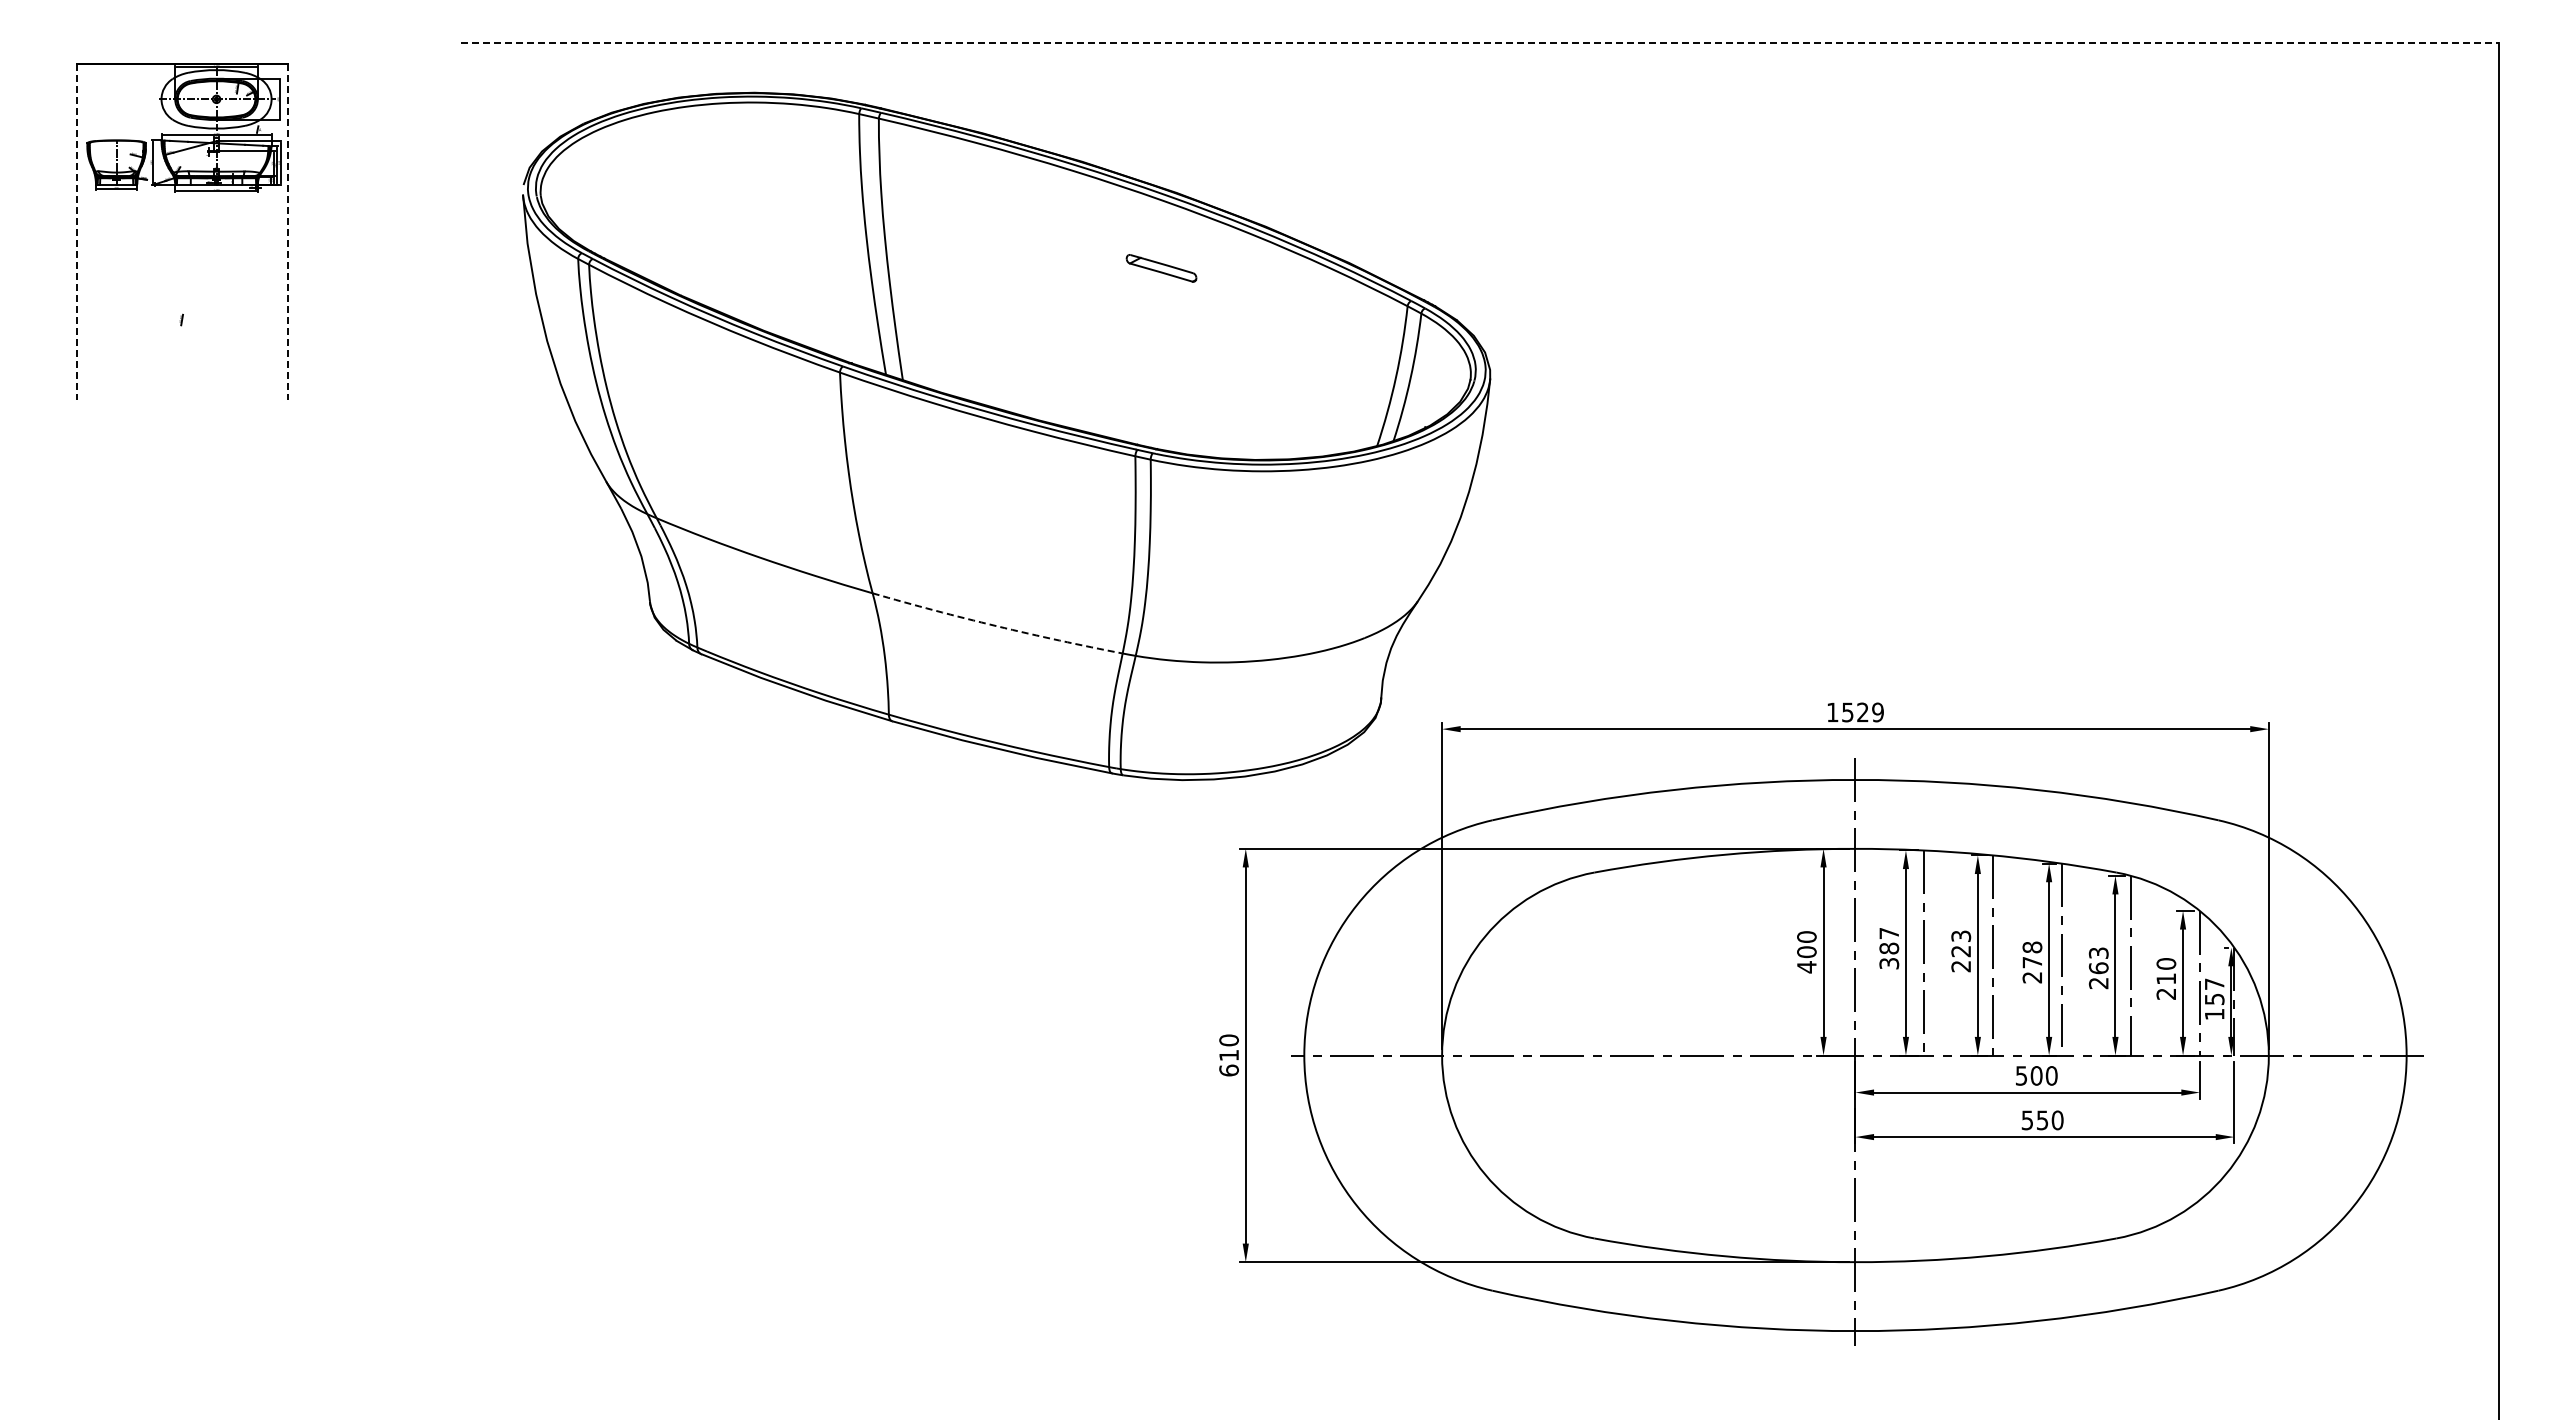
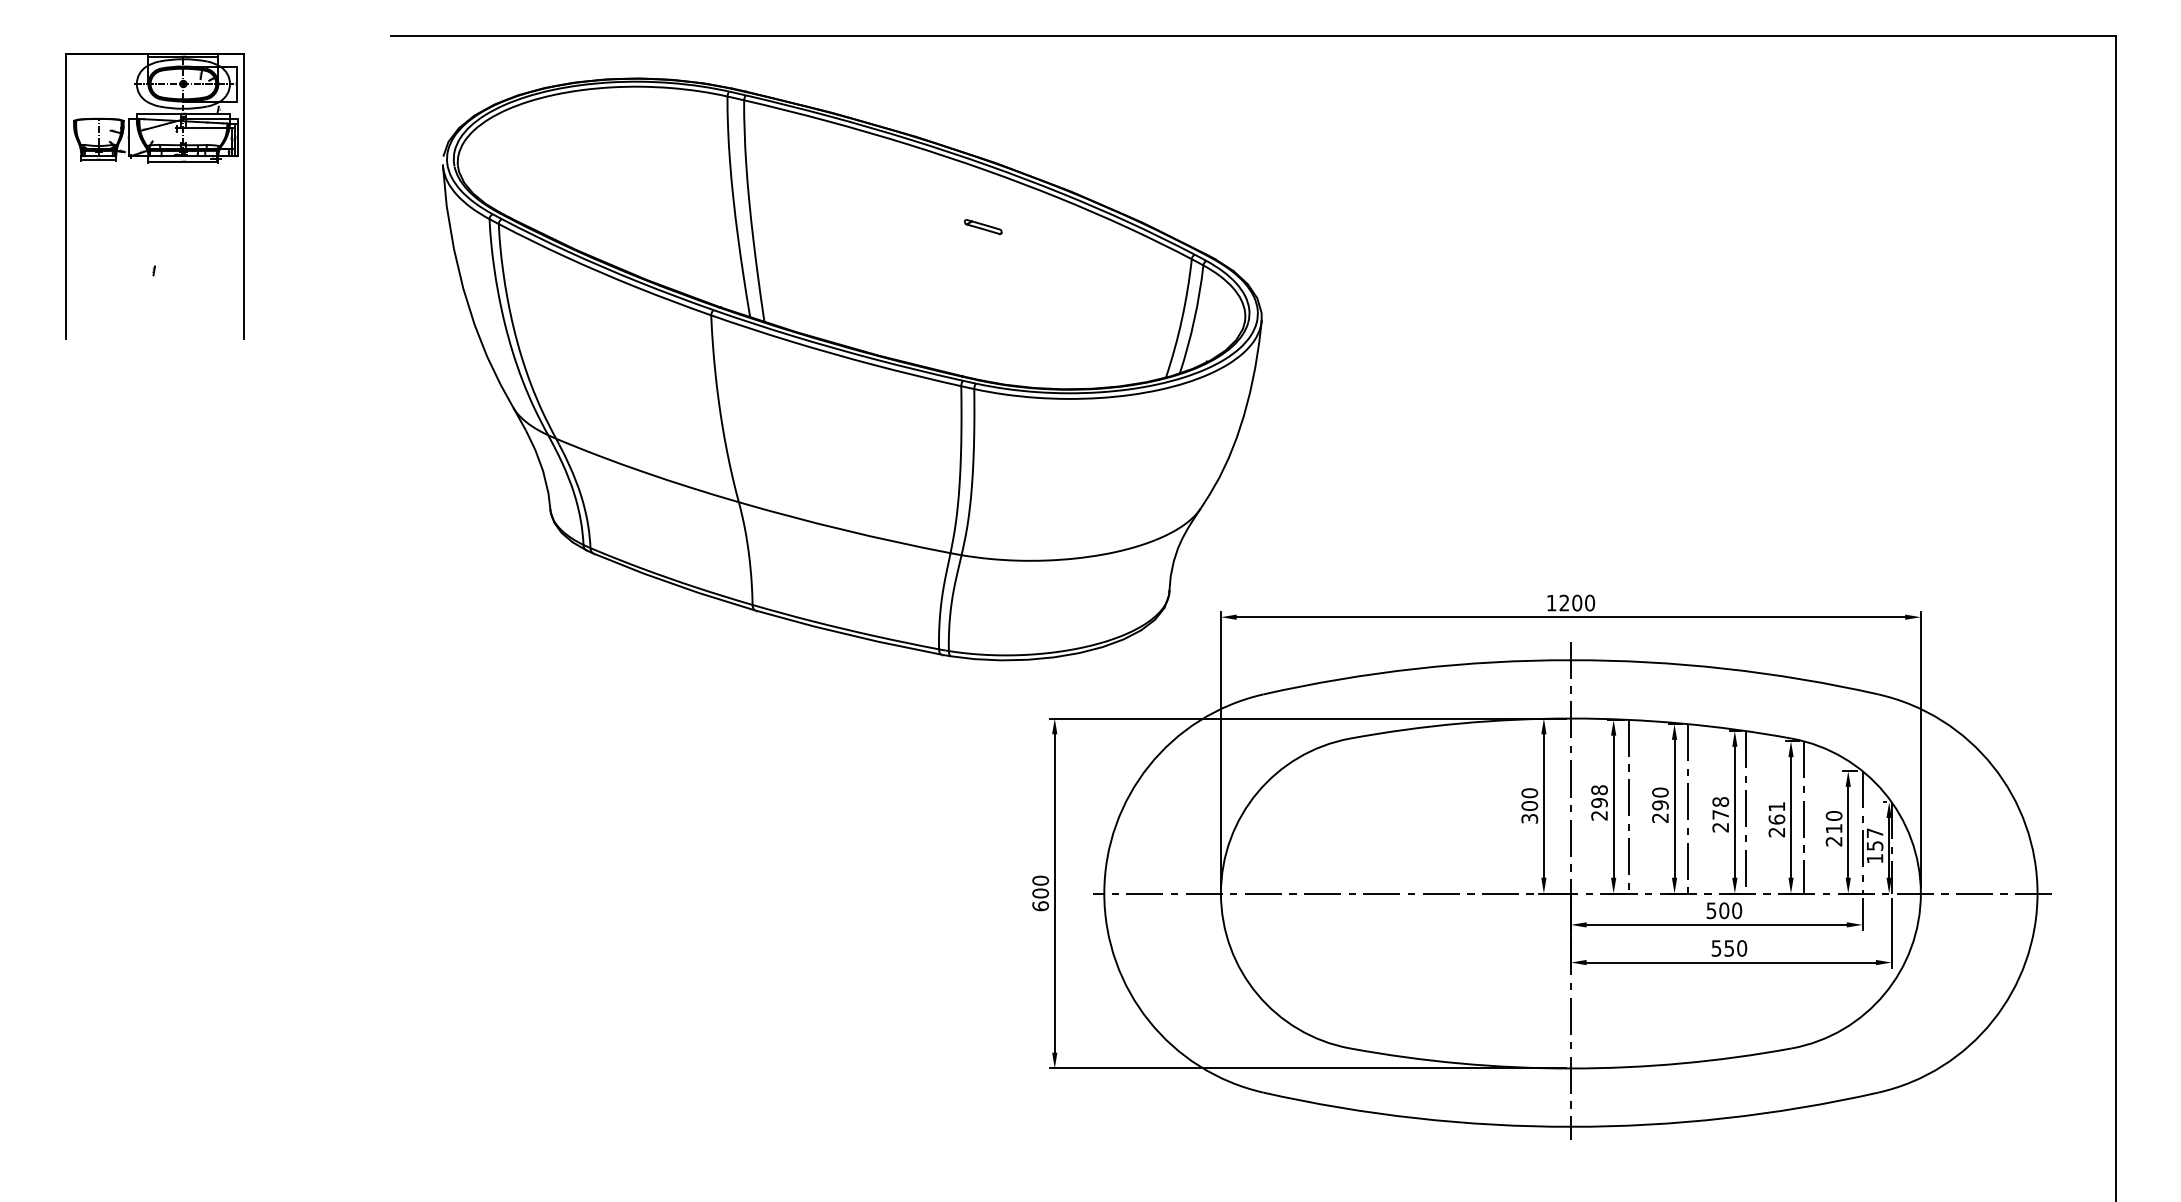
line: (1479, 42) -> (1252, 35), dashed -> solid
line: (77, 232) -> (65, 196), dashed -> solid
line: (288, 232) -> (244, 196), dashed -> solid
part: (1160, 267) -> (982, 226), size x0.62
arc: (996, 626) -> (843, 530), dashed -> solid
text: (1862, 712) -> (1576, 603), 1529 -> 1200
text: (1961, 943) -> (1660, 798), 223 -> 290
text: (1889, 948) -> (1599, 802), 387 -> 298
text: (2098, 952) -> (1776, 806), 263 -> 261
text: (1806, 967) -> (1529, 818), 400 -> 300
text: (1228, 1055) -> (1040, 893), 610 -> 600

